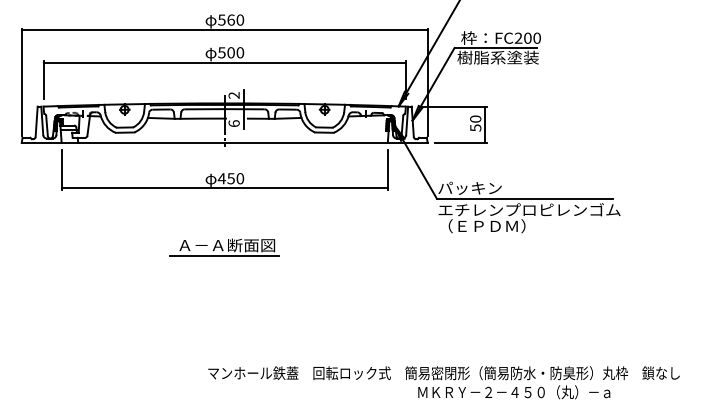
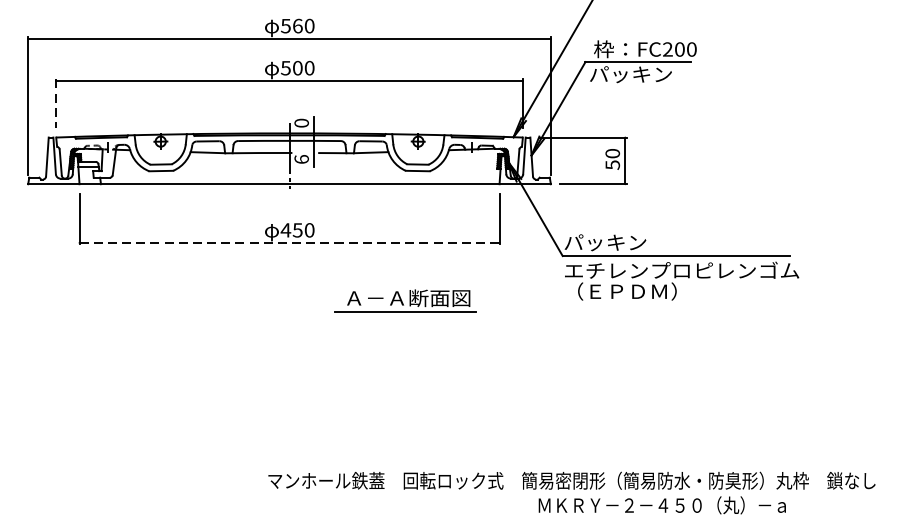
text: (497, 57) -> (640, 74), 樹脂系塗装 -> パッキン
line: (43, 80) -> (56, 103), solid -> dashed
text: (233, 95) -> (300, 123), 2 -> 0
line: (225, 188) -> (290, 242), solid -> dashed
part: (224, 247) -> (405, 300), moved

